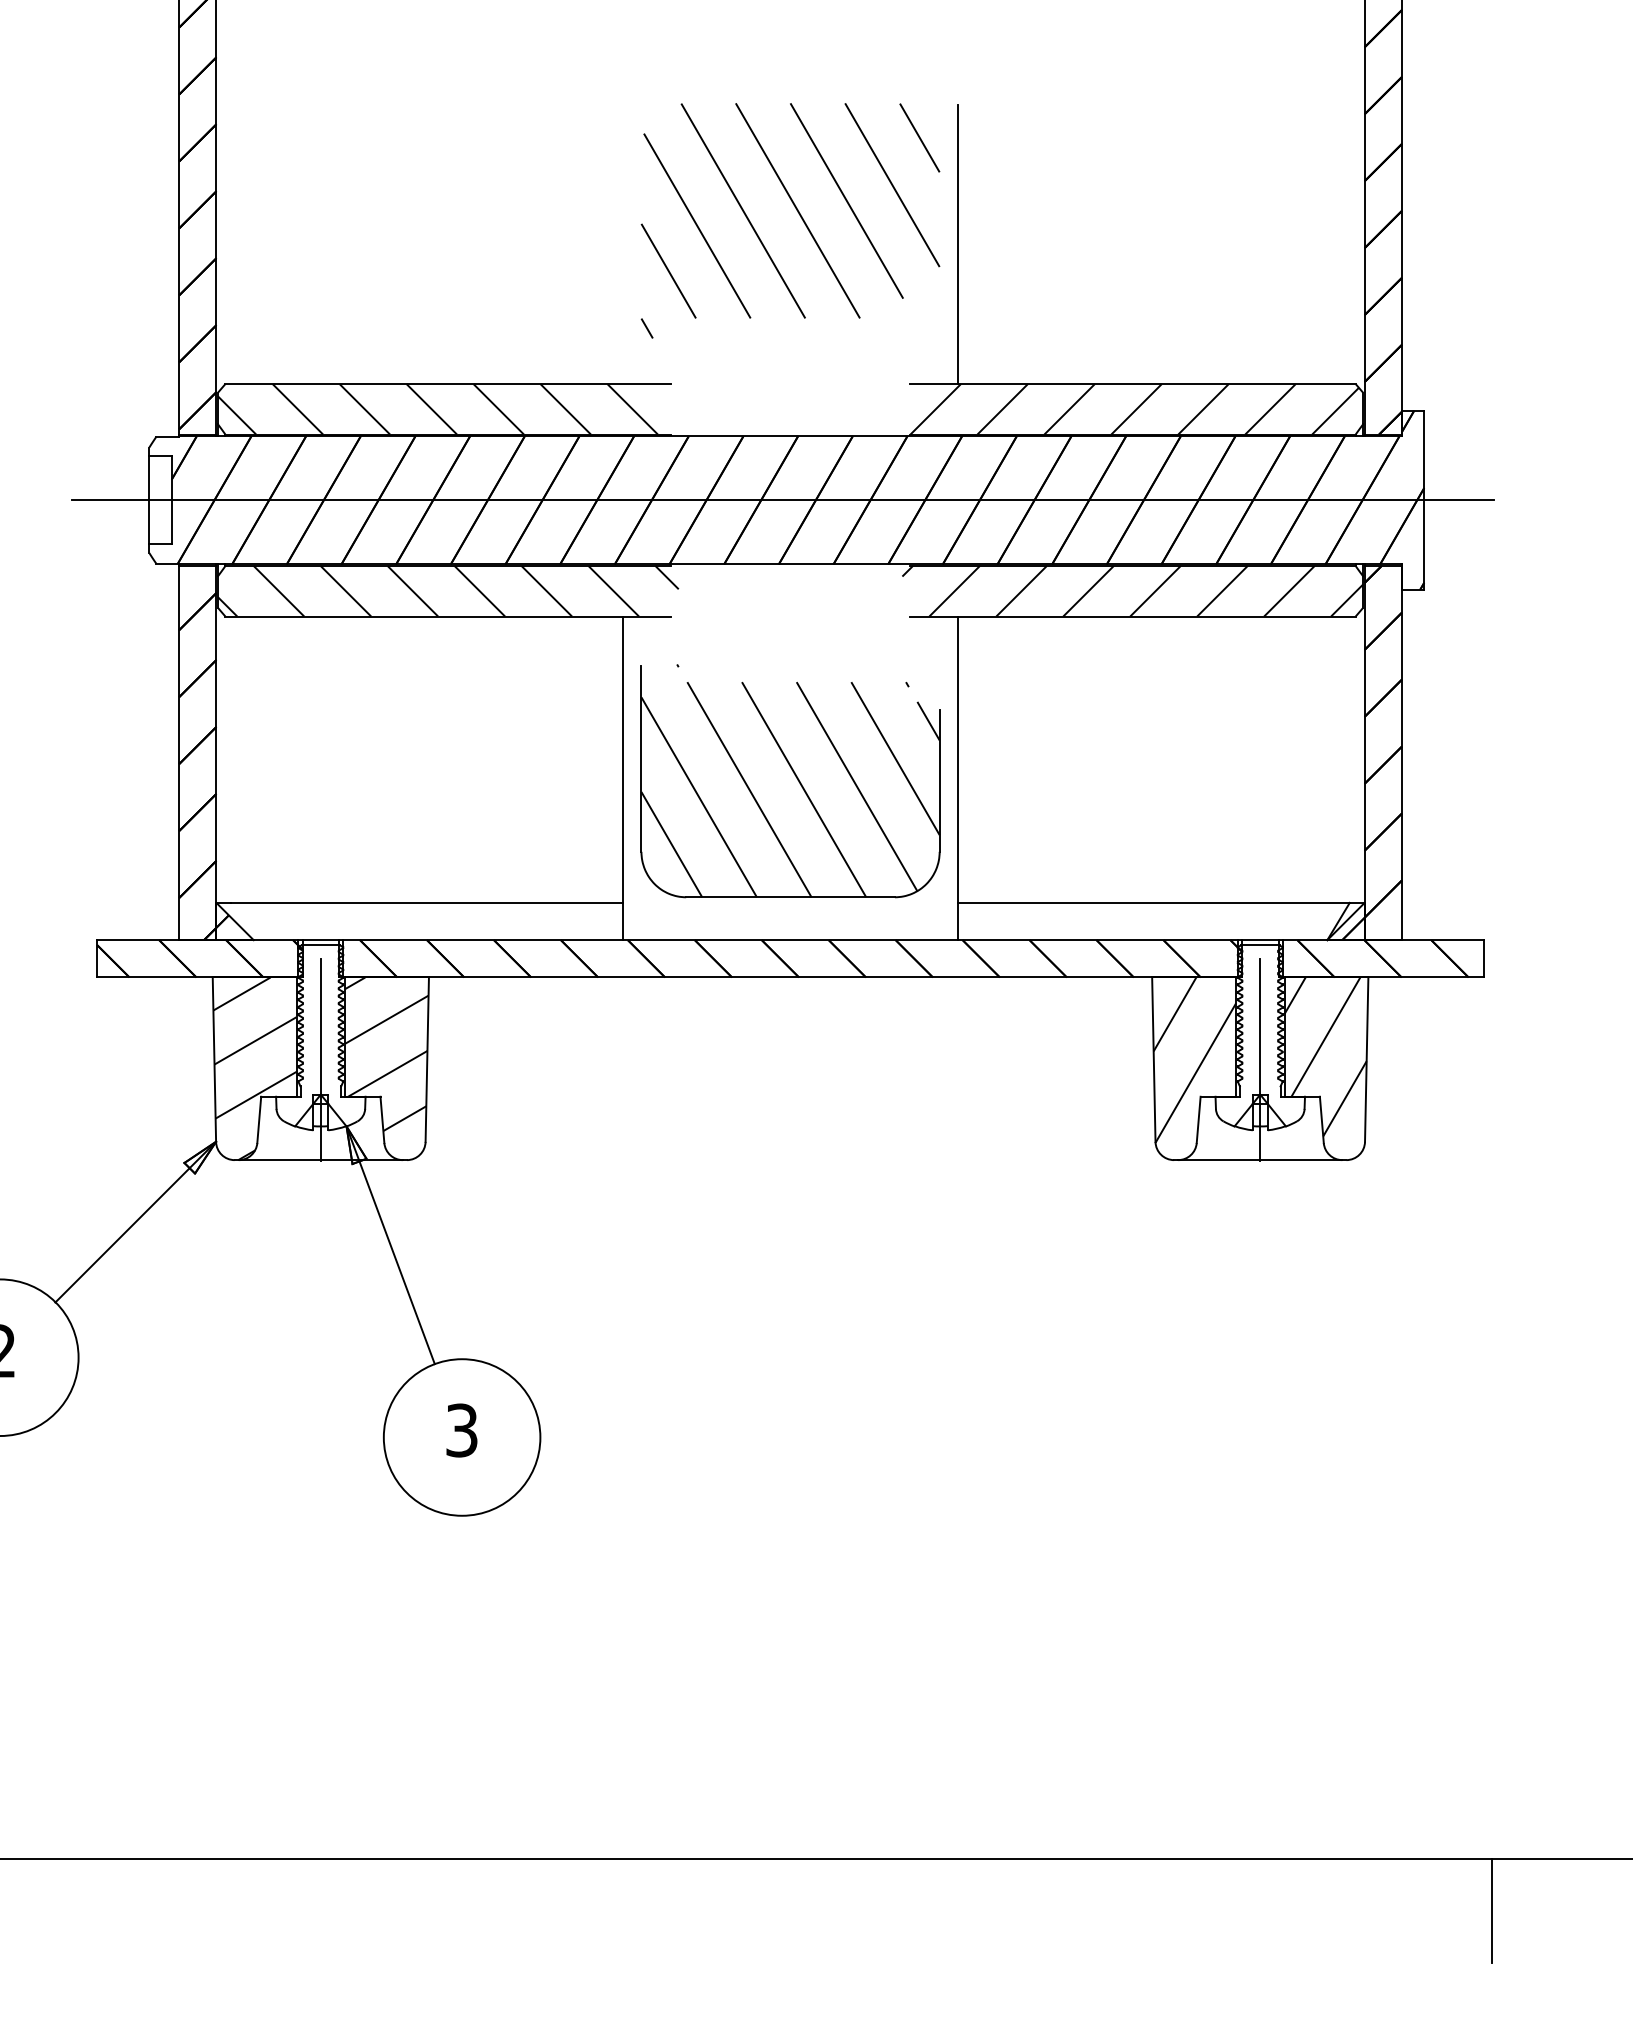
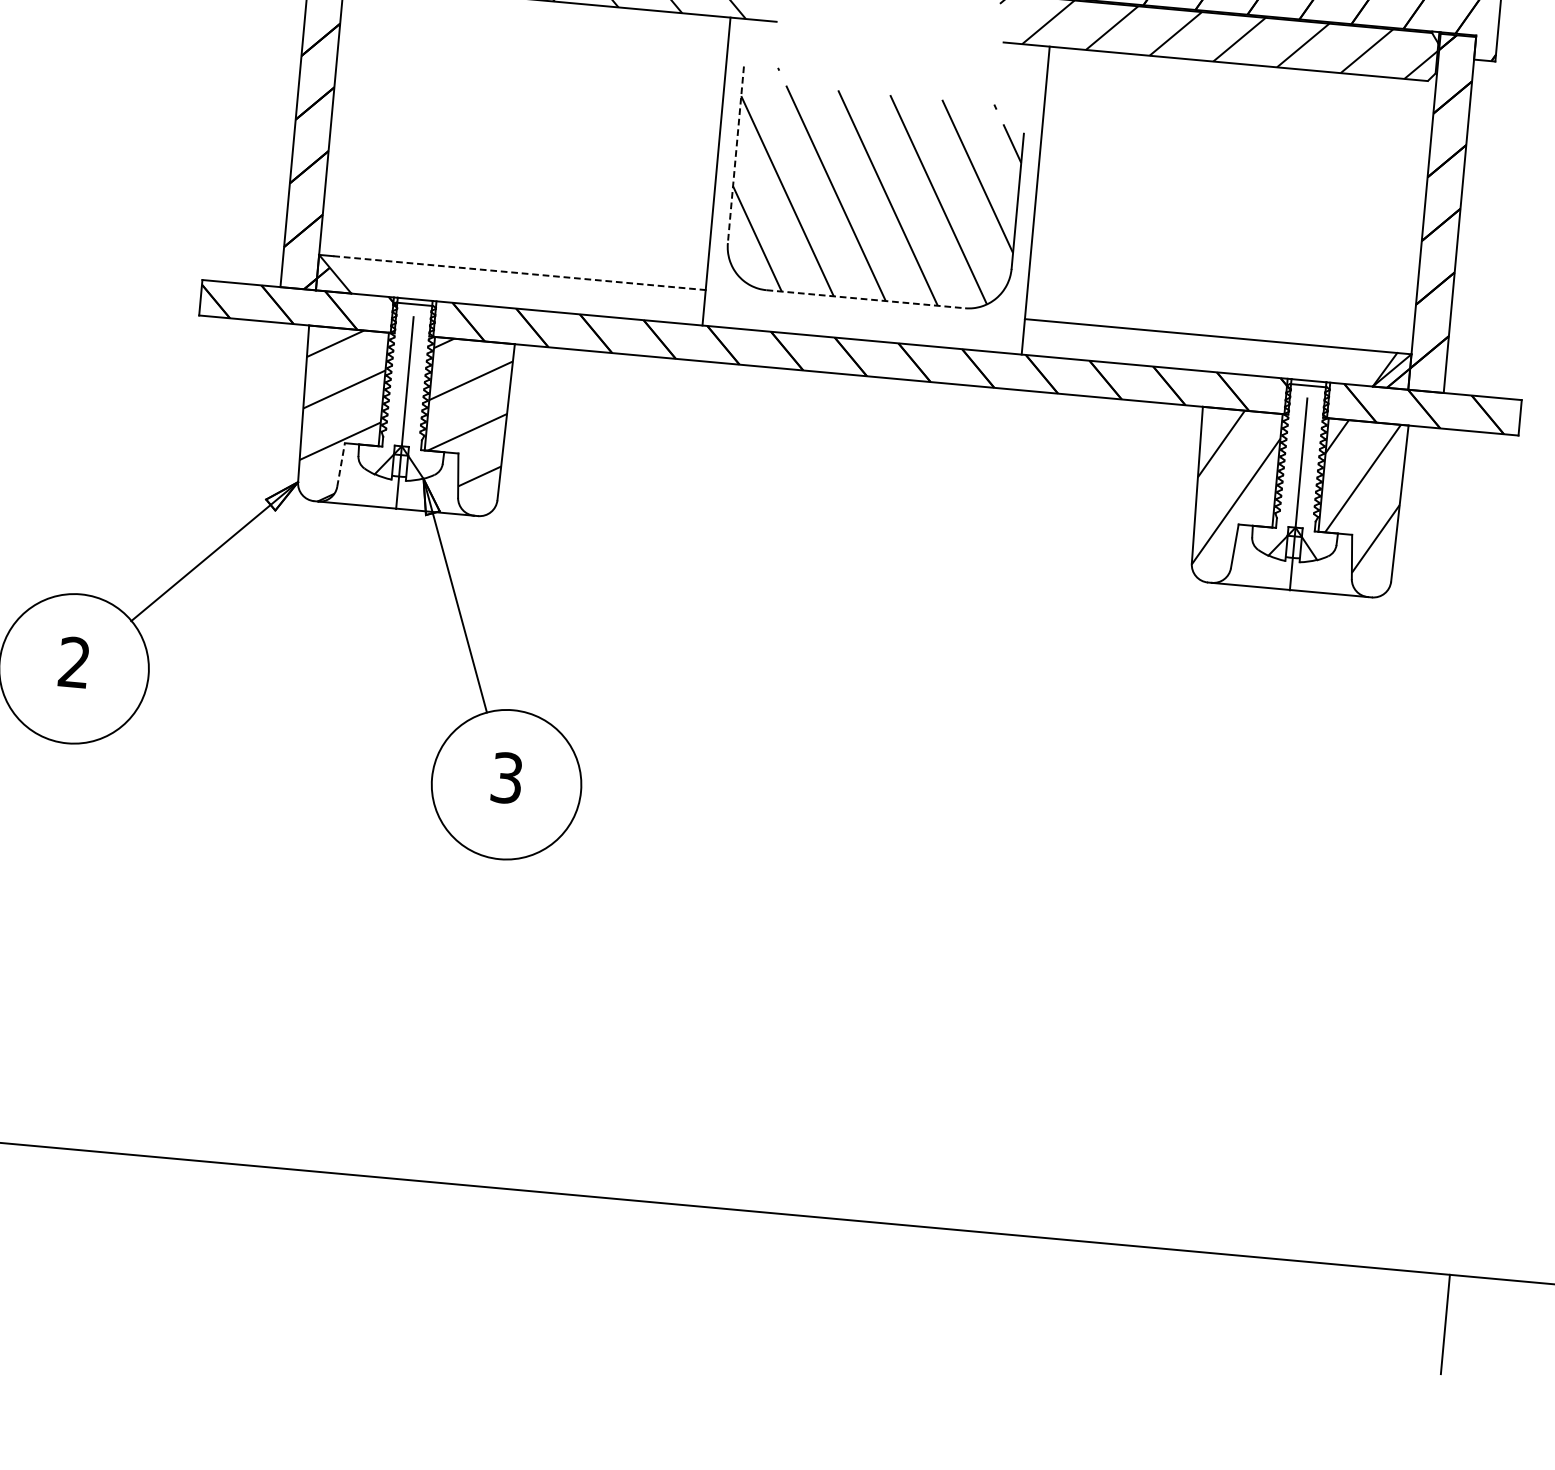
line: (641, 759) -> (735, 155), solid -> dashed
line: (791, 897) -> (866, 299), solid -> dashed
line: (427, 902) -> (519, 272), solid -> dashed
line: (259, 1119) -> (341, 464), solid -> dashed

